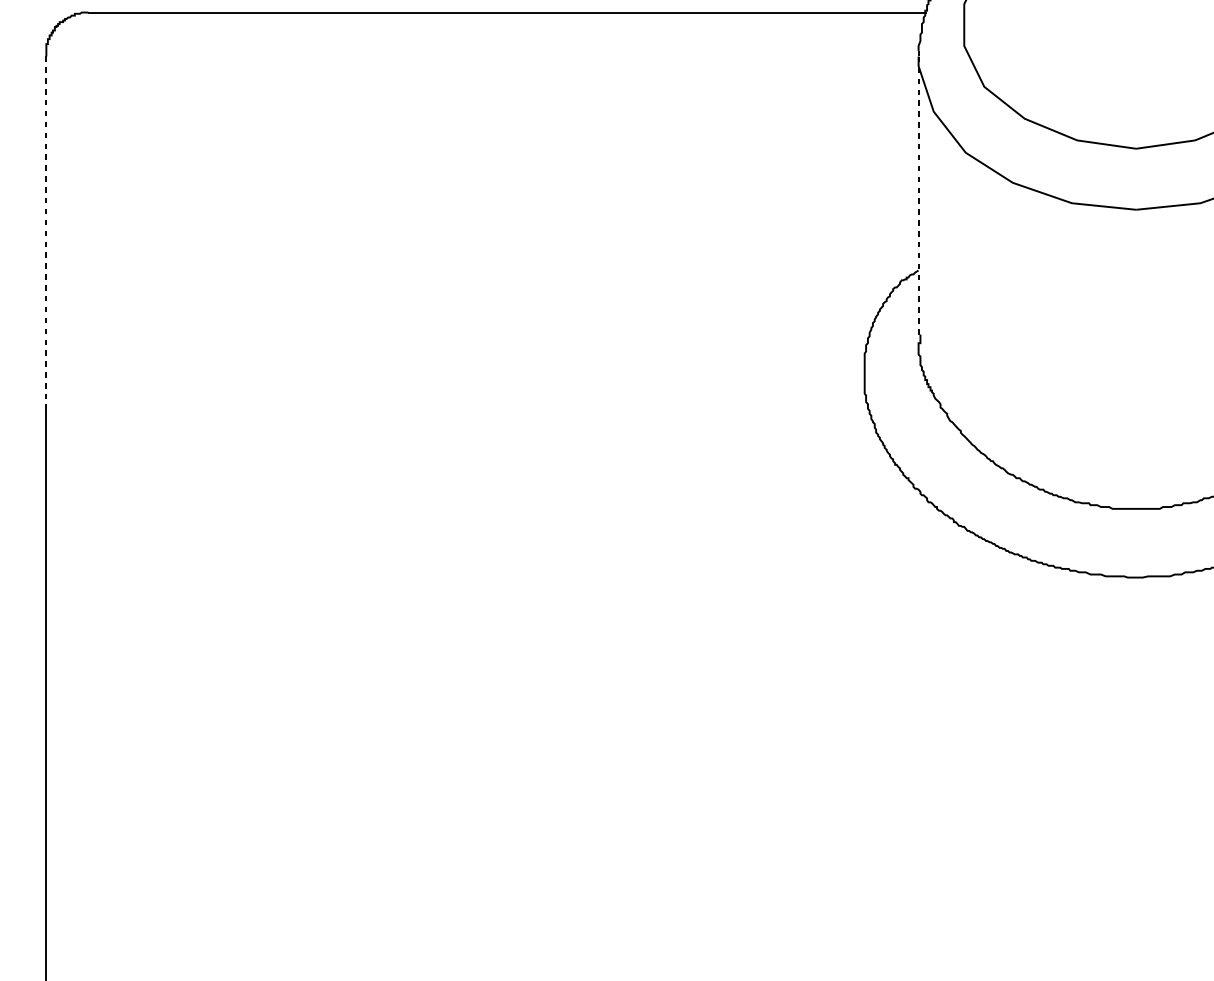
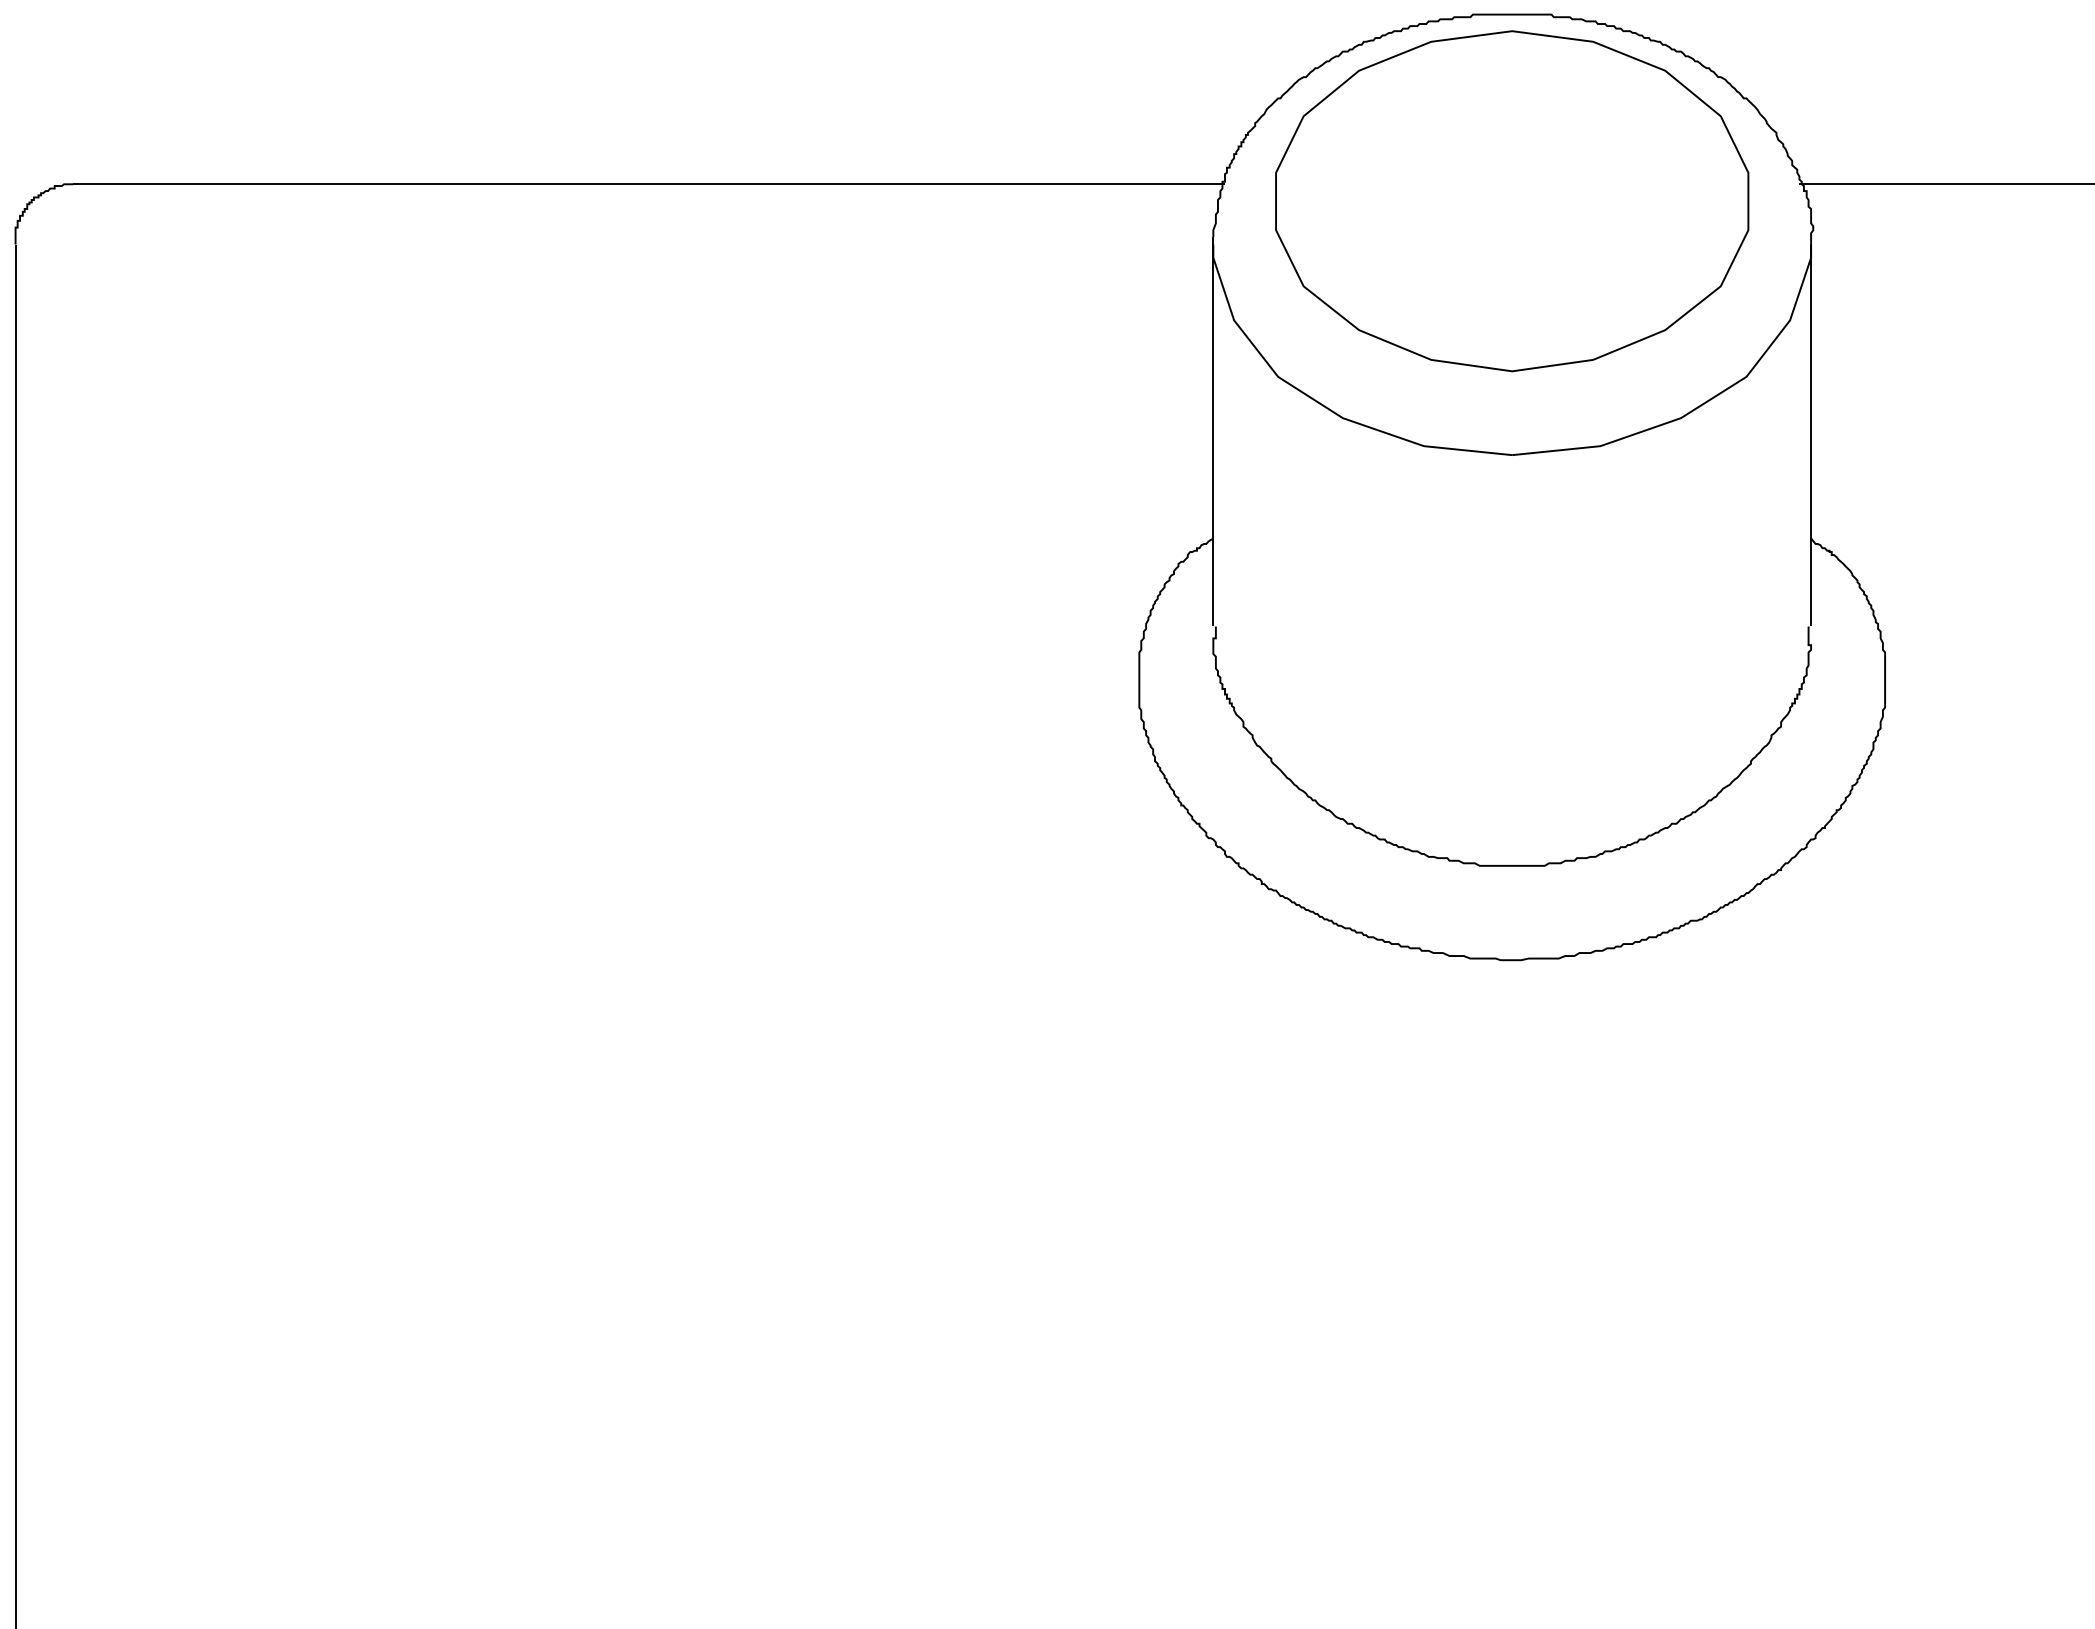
line: (918, 195) -> (1213, 435), dashed -> solid
line: (46, 230) -> (15, 483), dashed -> solid

